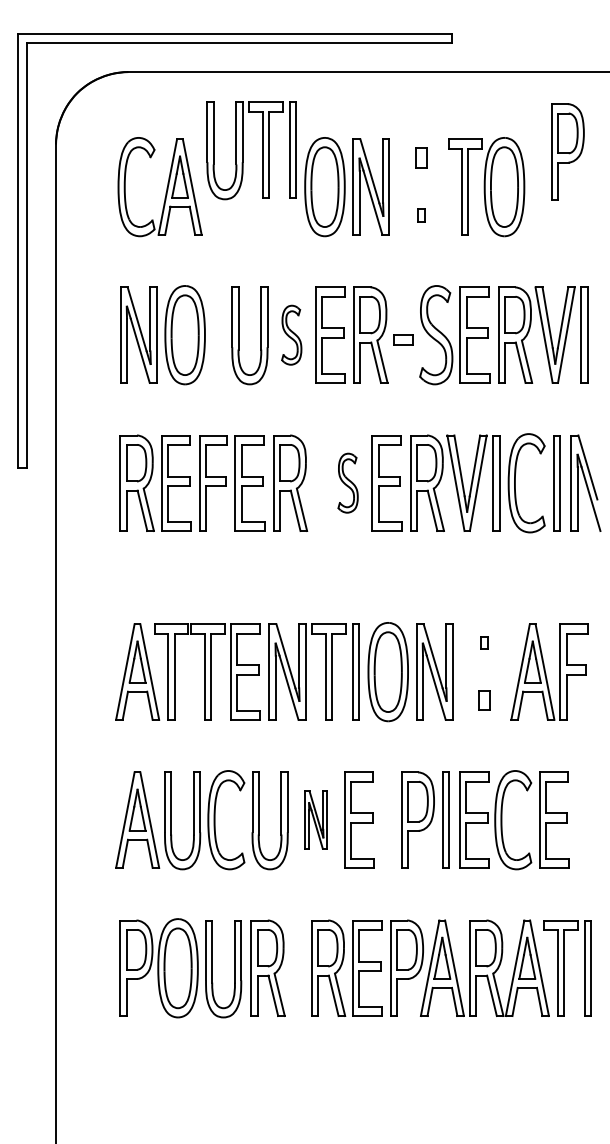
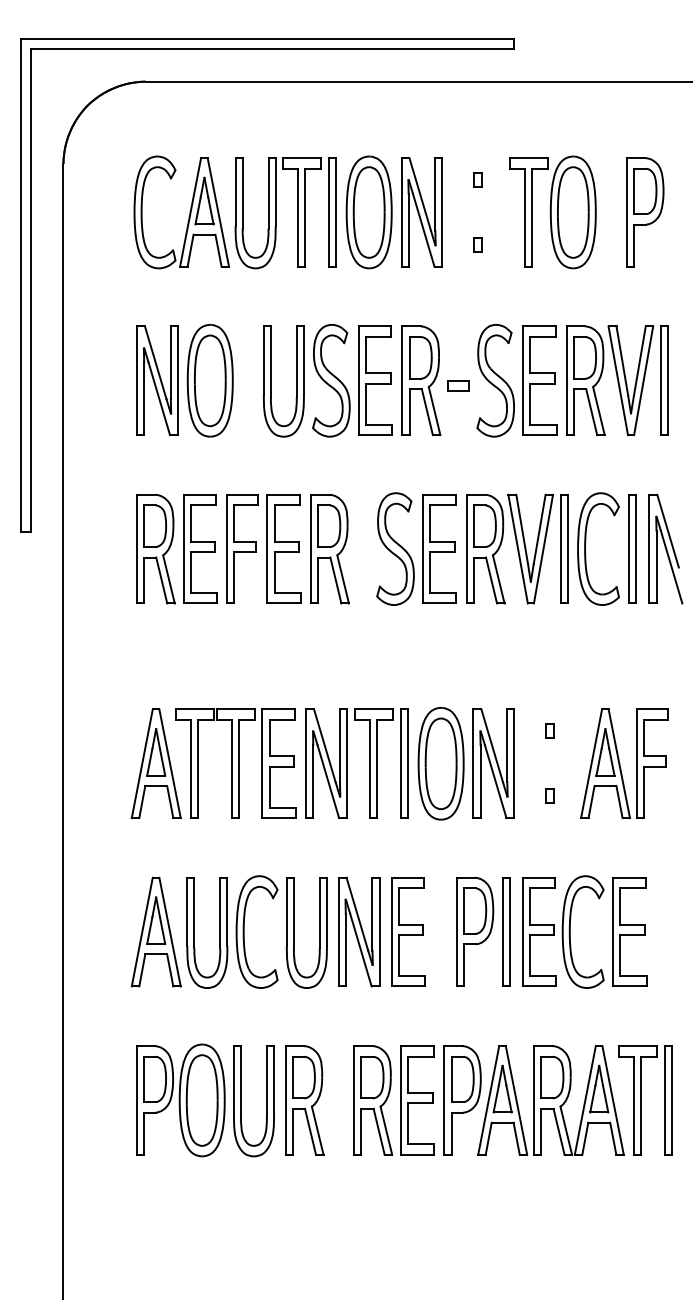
part: (243, 151) -> (276, 213), moved
part: (568, 151) -> (645, 212), moved
part: (420, 158) -> (477, 179), size x0.62
part: (291, 334) -> (331, 380), size x1.67
part: (348, 482) -> (395, 548), size x1.67
part: (483, 699) -> (549, 795), size x0.62
part: (316, 819) -> (359, 931), size x1.67

